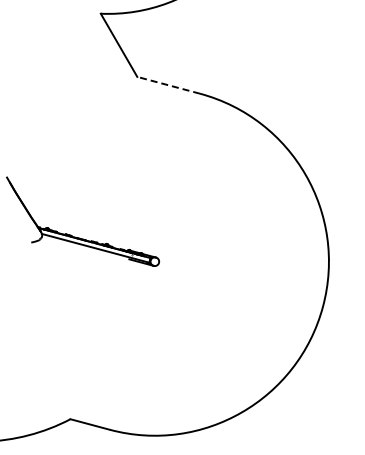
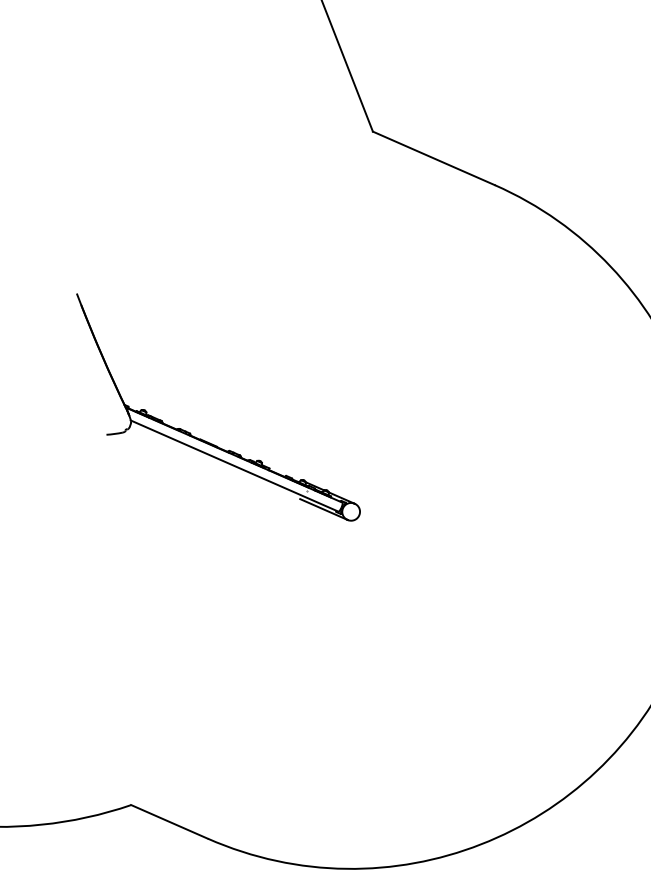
line: (168, 85) -> (433, 158), dashed -> solid

